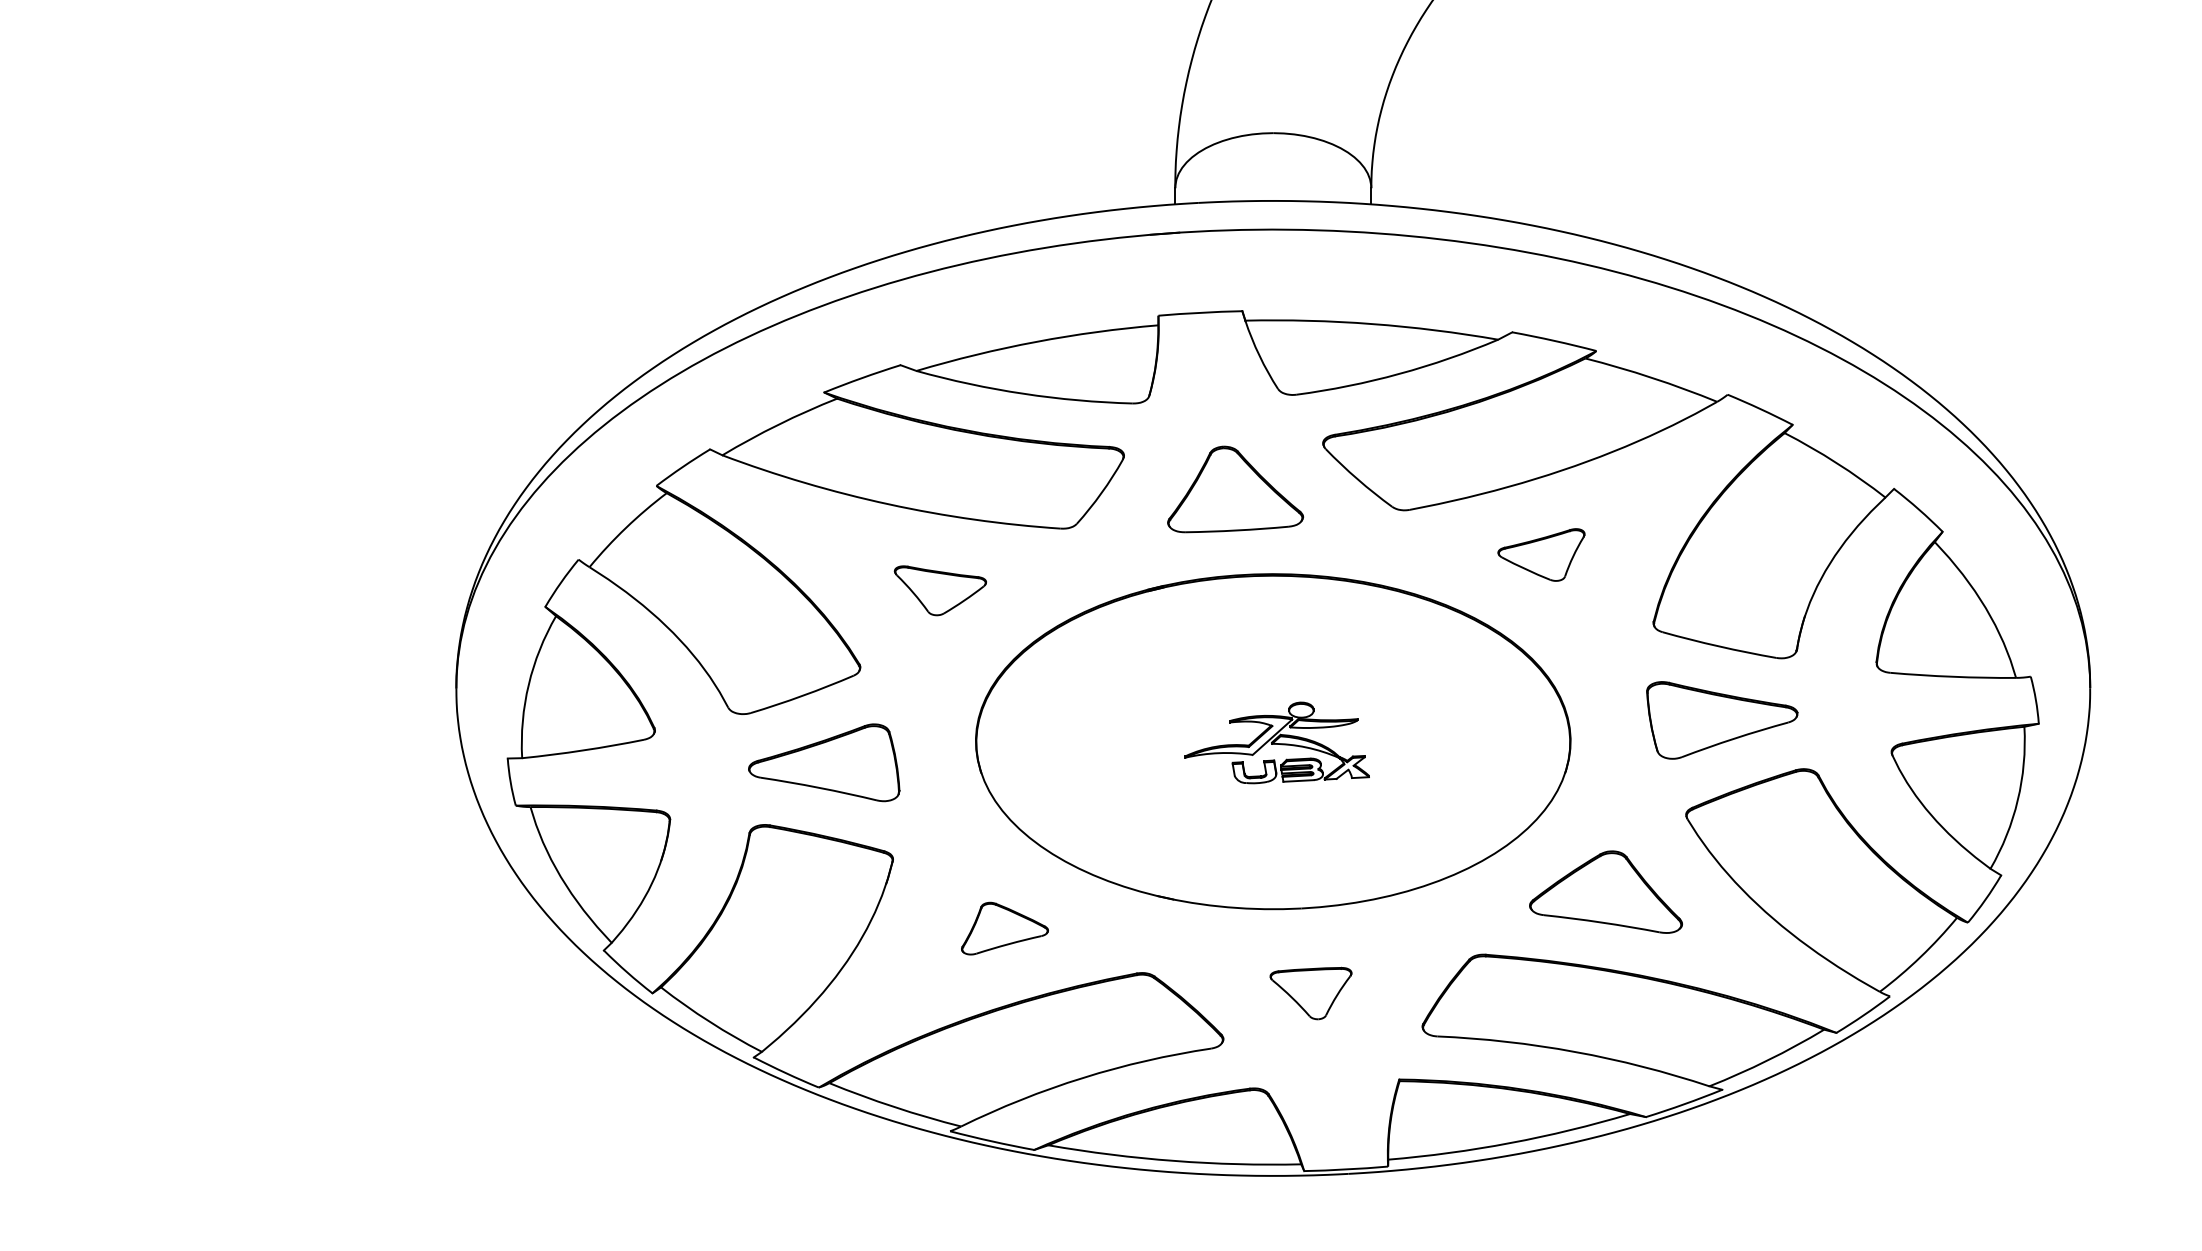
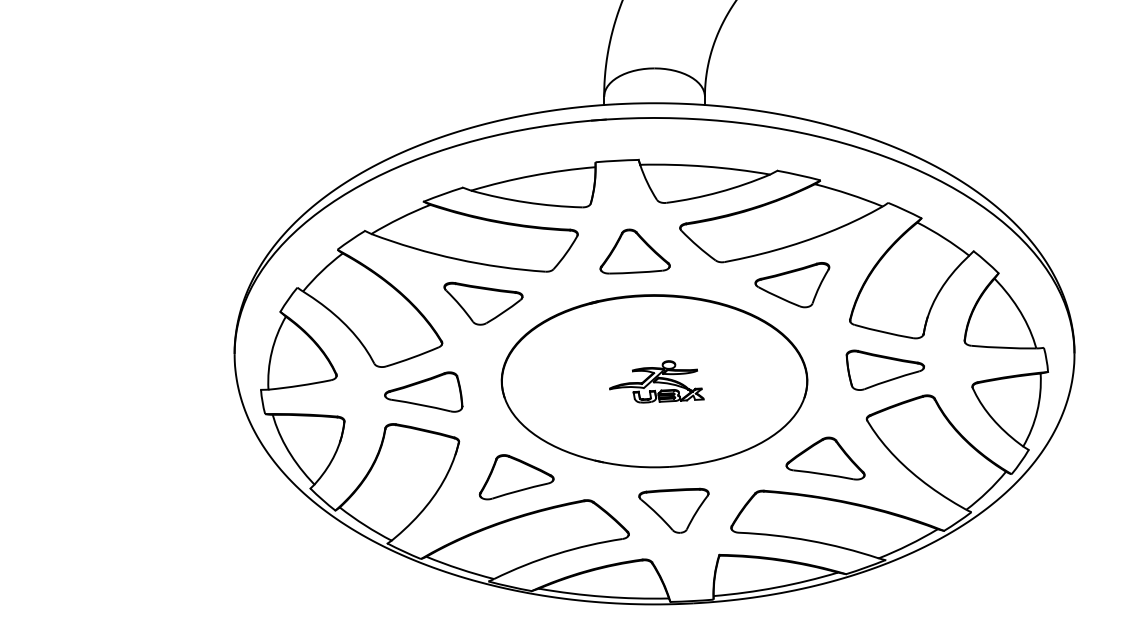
part: (1541, 555) -> (792, 285), size x1.67
part: (940, 590) -> (483, 303), size x1.67
part: (1004, 928) -> (516, 477), size x1.67
part: (1310, 993) -> (673, 510), size x1.67

